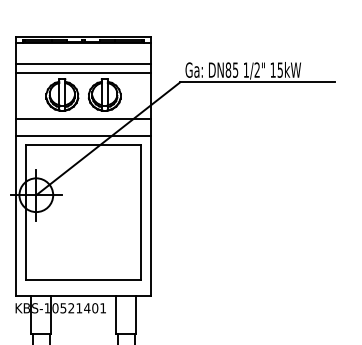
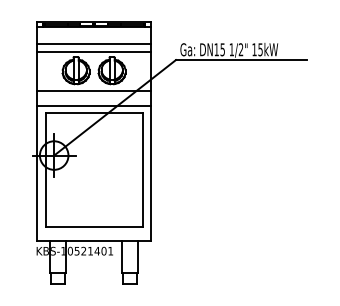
text: (228, 69) -> (216, 49), DN85 -> DN15

